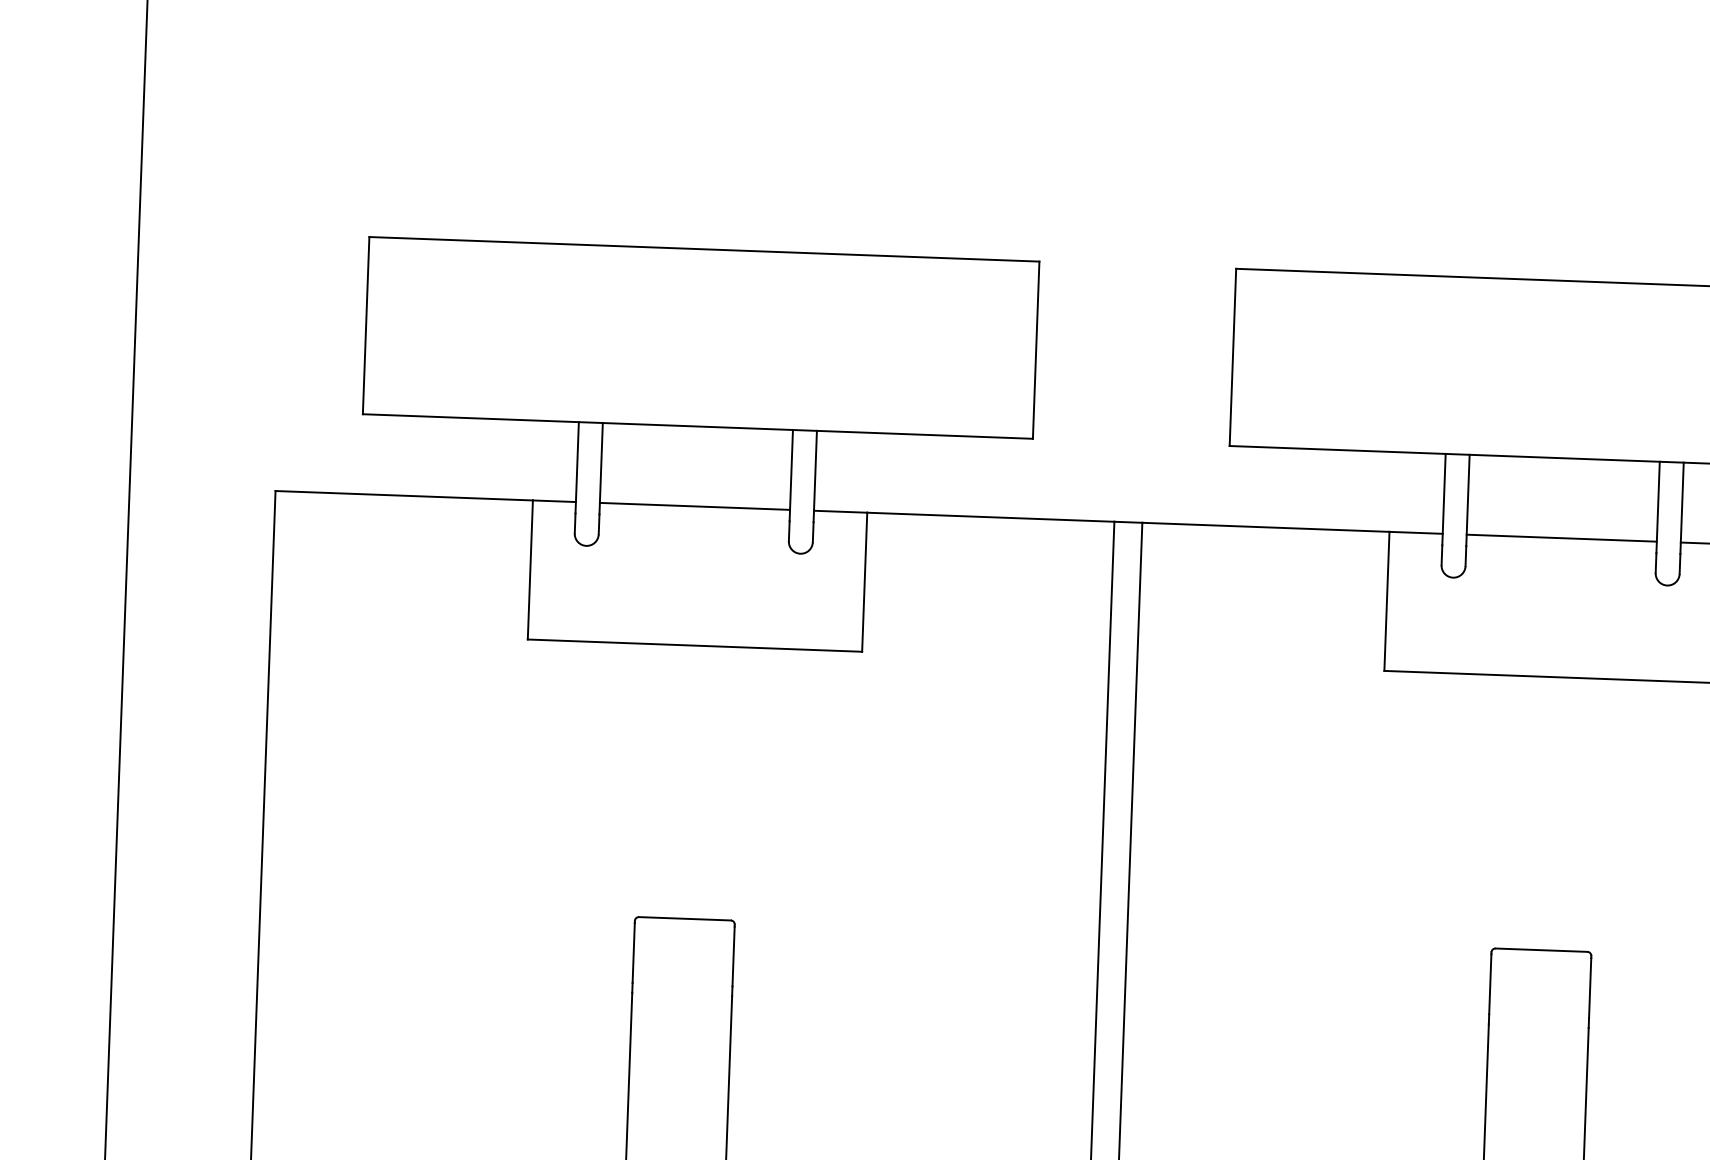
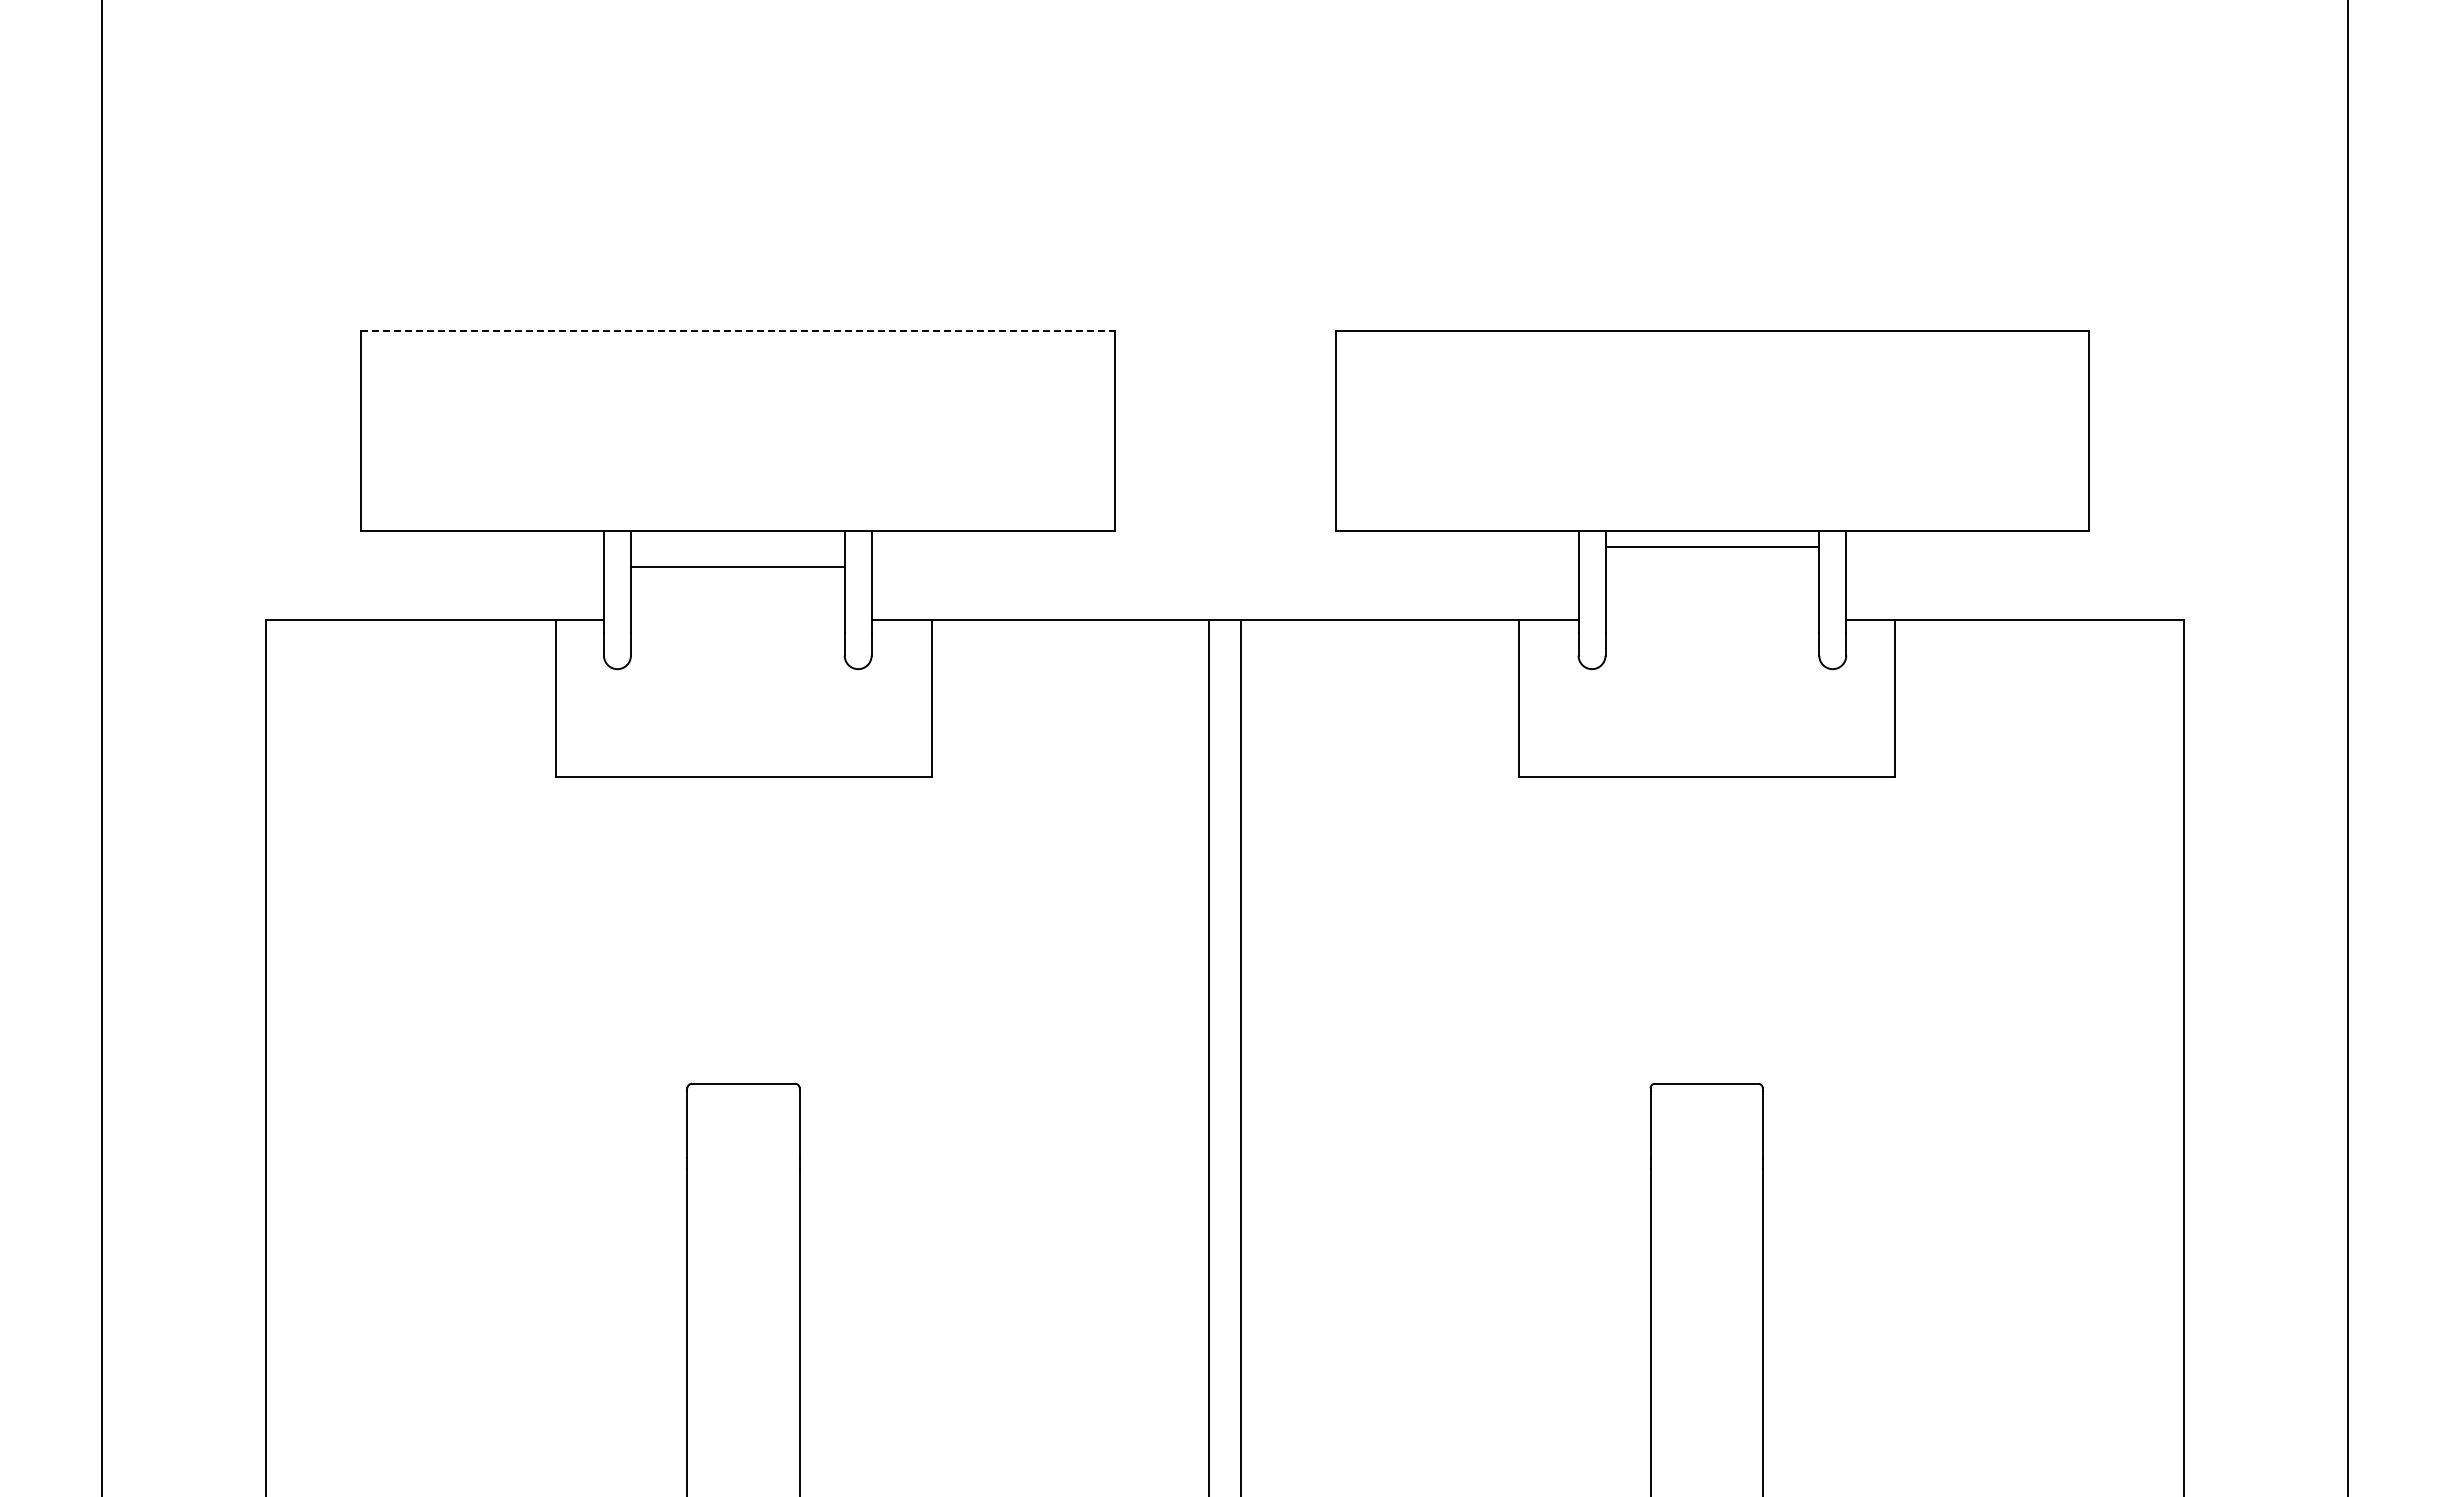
line: (704, 249) -> (737, 331), solid -> dashed
line: (694, 506) -> (737, 567), moved
line: (1561, 538) -> (1712, 547), moved

